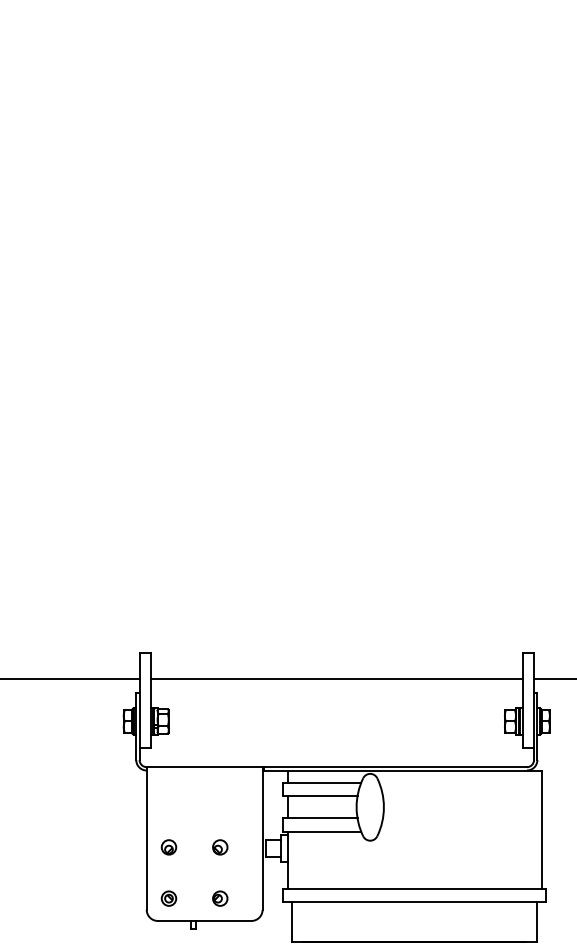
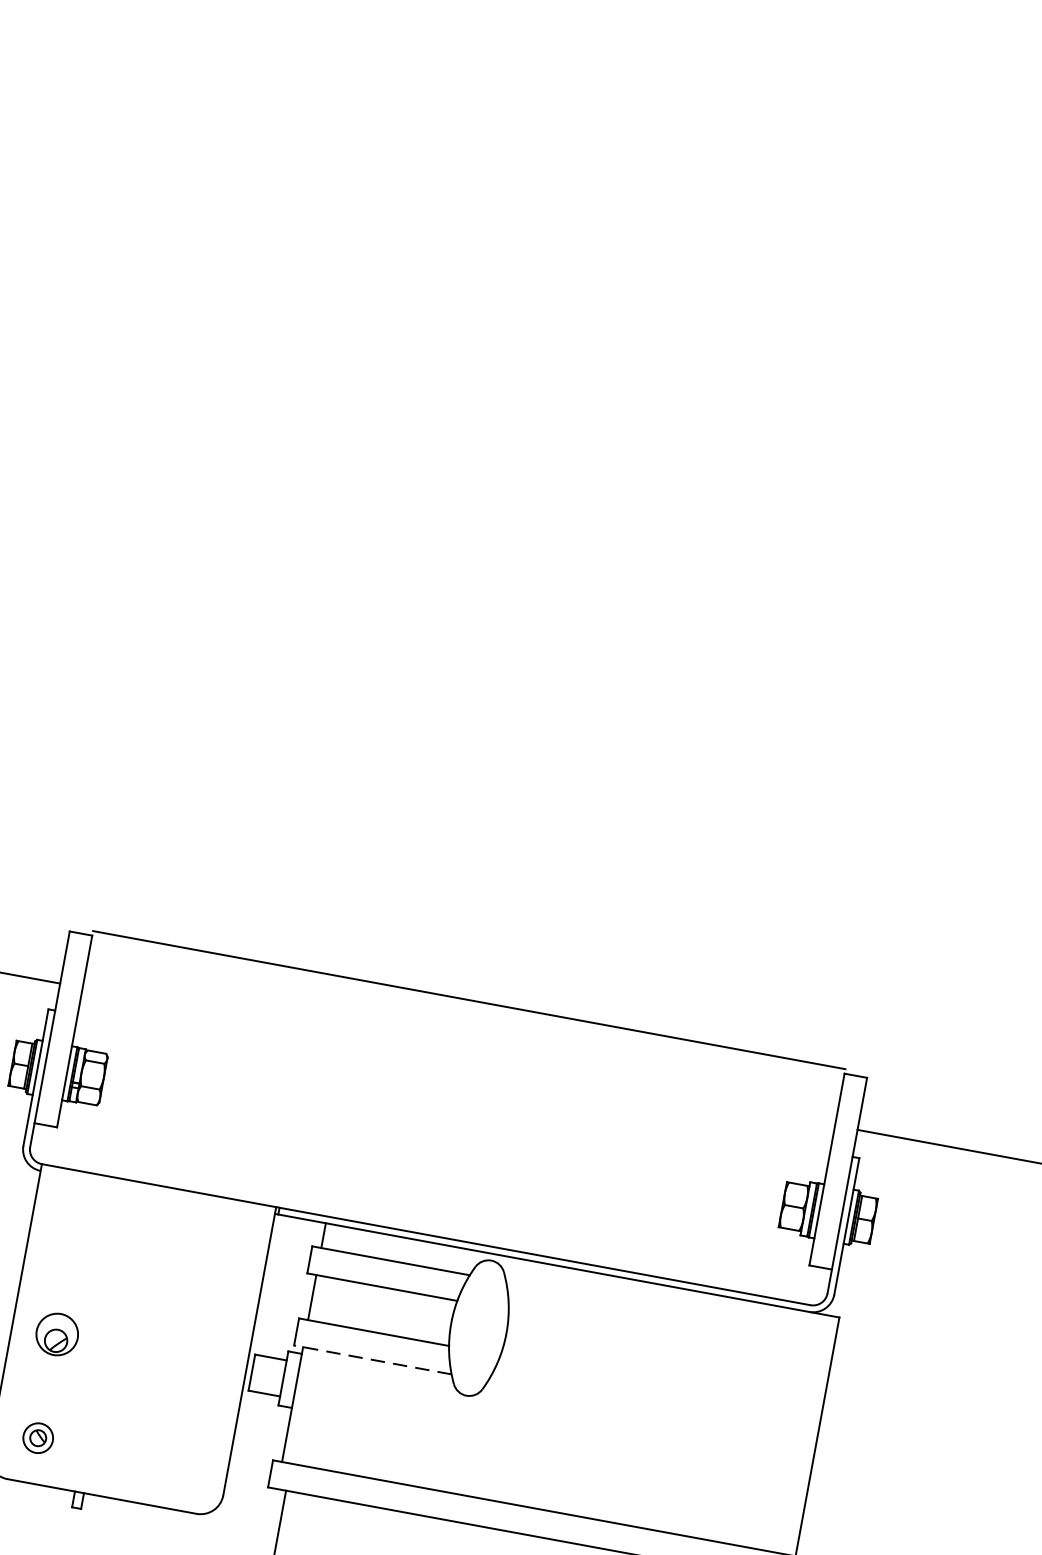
line: (336, 679) -> (468, 1000), moved
line: (322, 831) -> (373, 1359), solid -> dashed
part: (168, 847) -> (56, 1334), size x1.4
part: (220, 847) -> (161, 1353), removed
part: (220, 898) -> (142, 1456), removed

